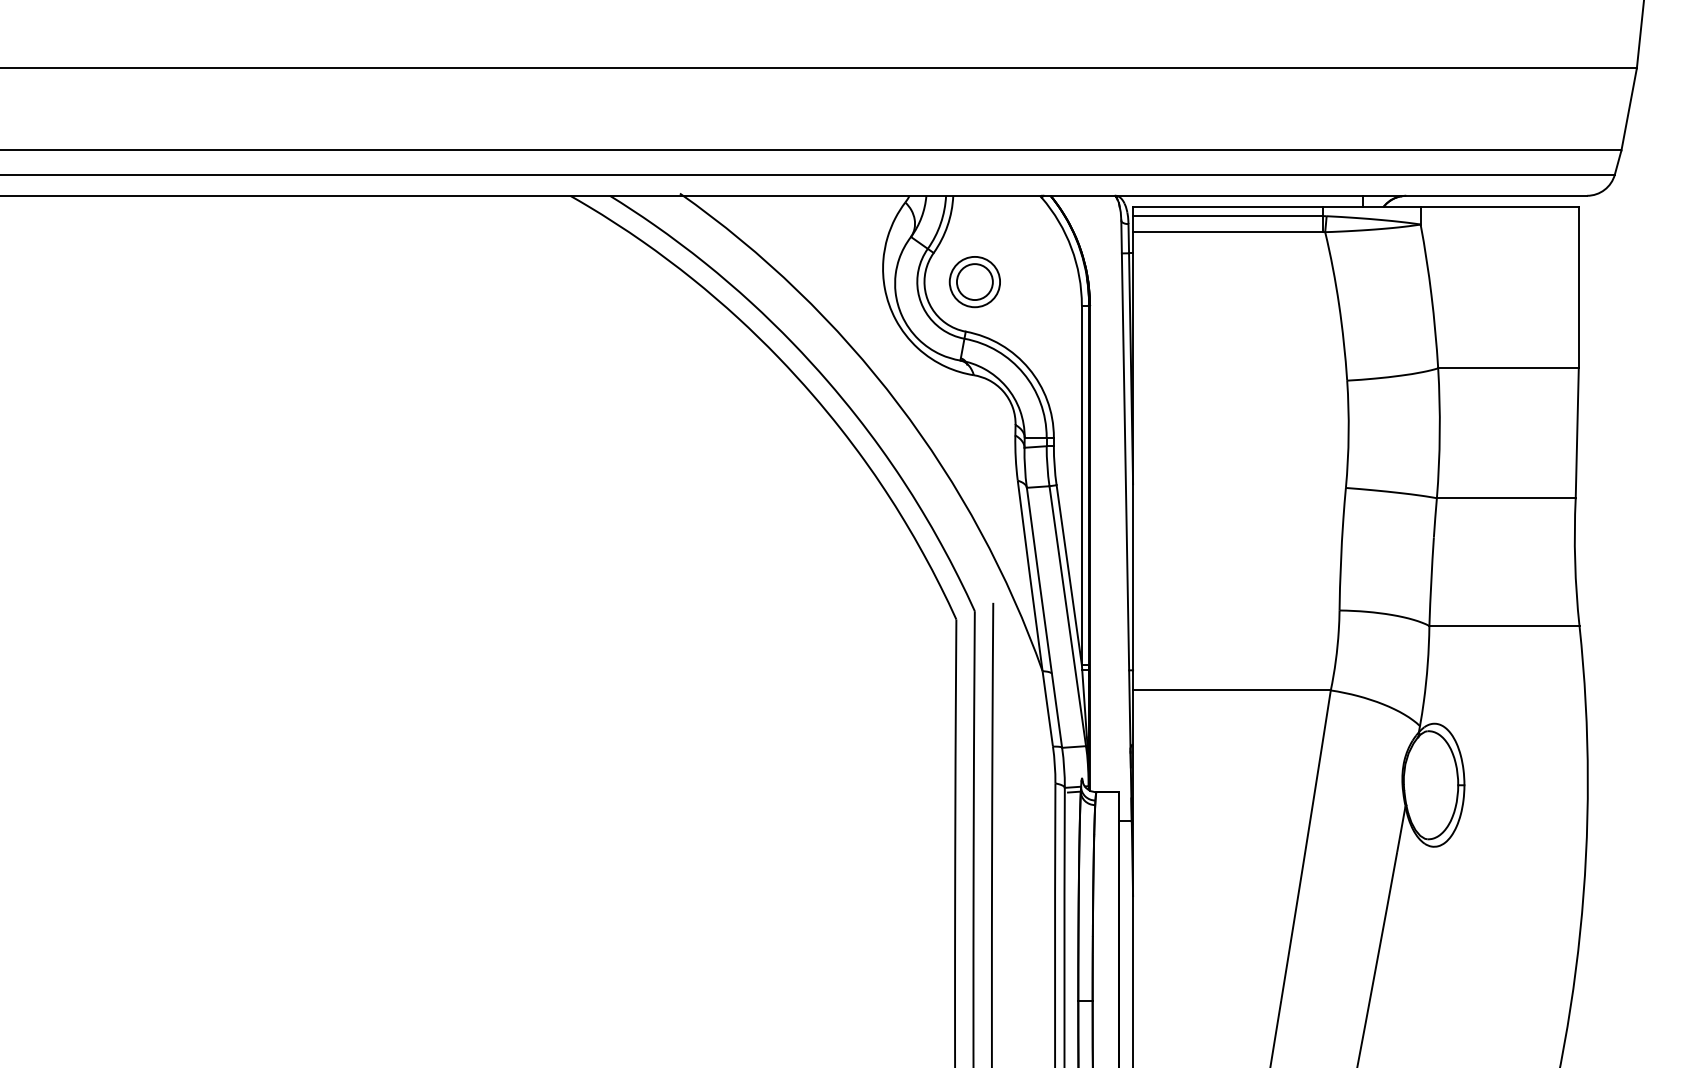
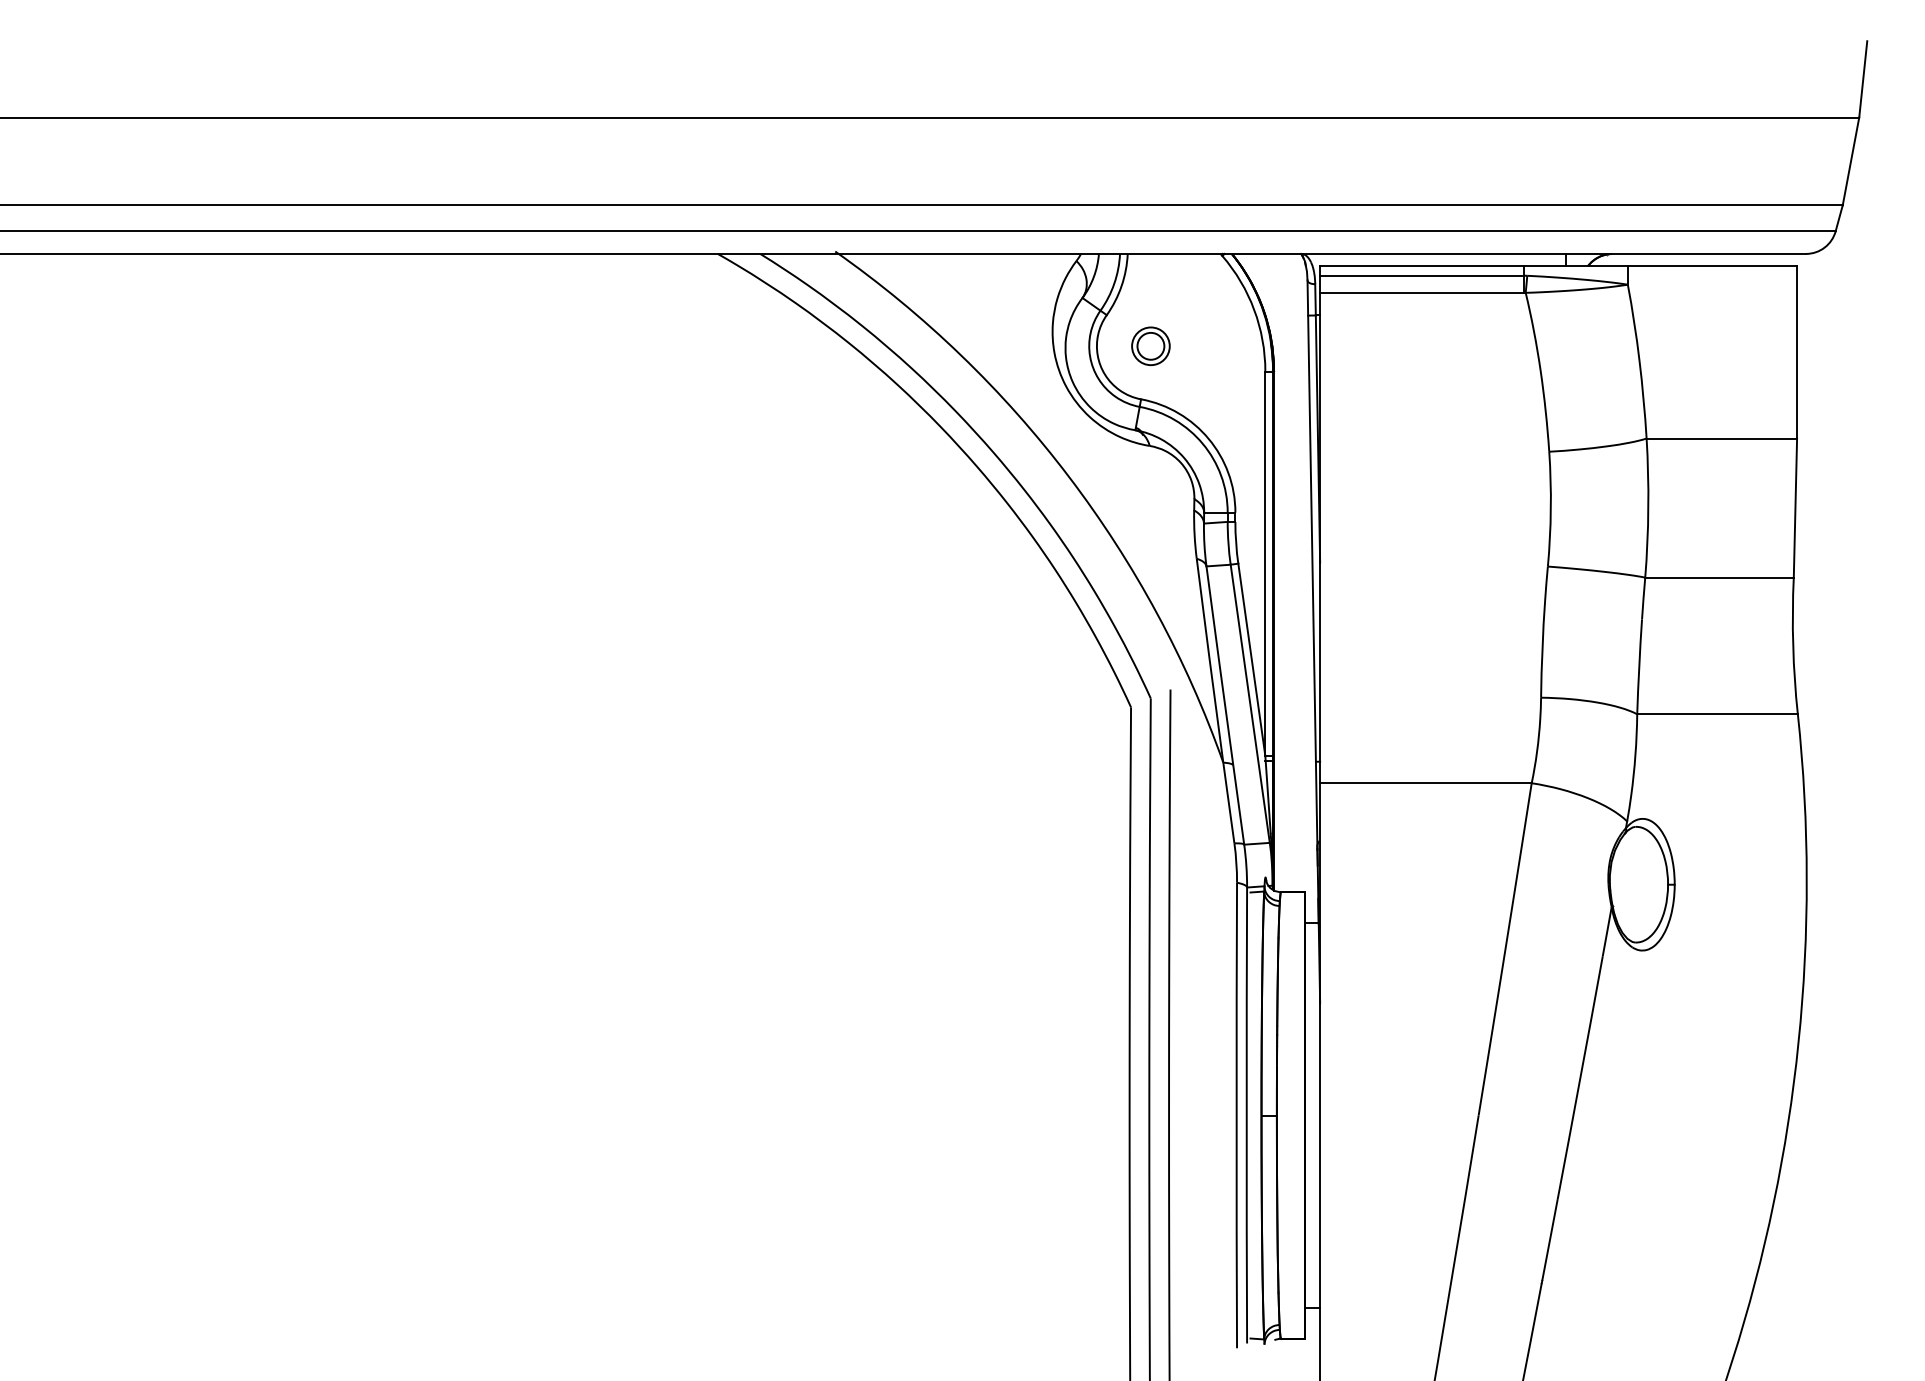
part: (974, 282) -> (1150, 346), size x0.7

